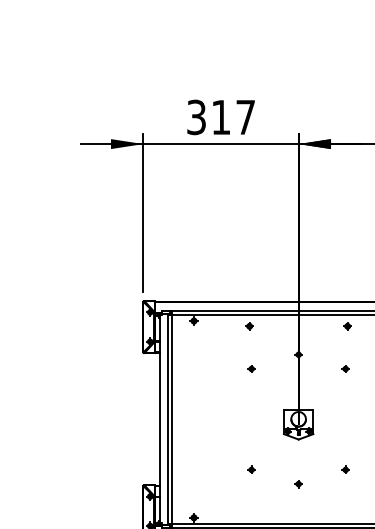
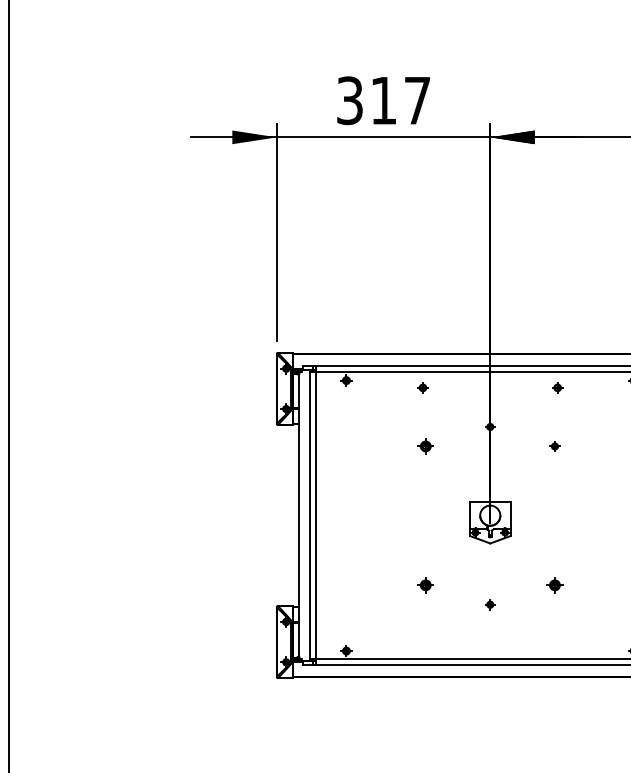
part: (251, 368) -> (425, 446), size x1.6
part: (251, 469) -> (425, 584), size x1.6
part: (345, 469) -> (554, 584), size x1.6

